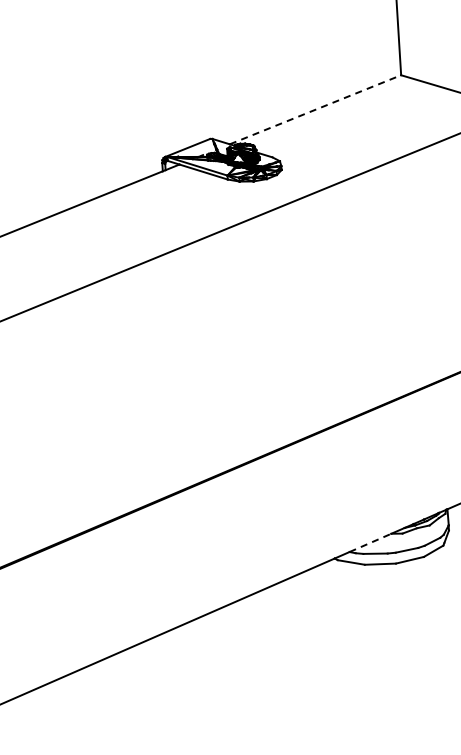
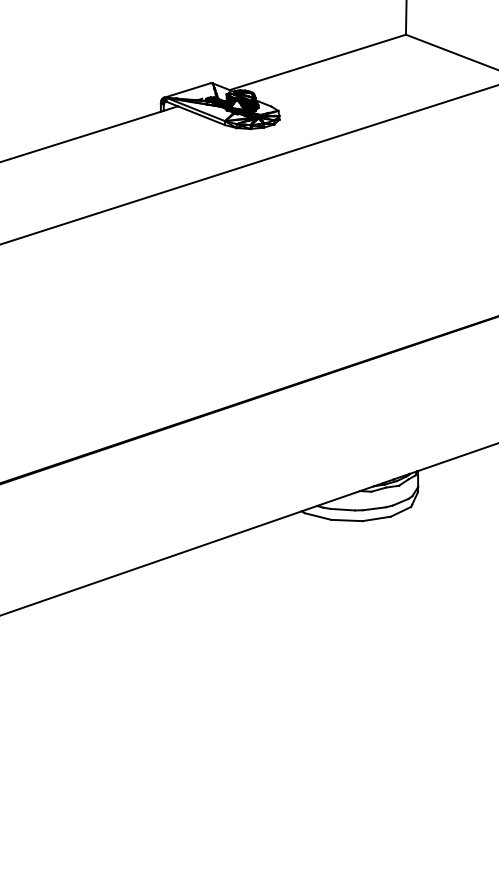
line: (316, 109) -> (318, 62), dashed -> solid
line: (370, 542) -> (338, 498), dashed -> solid

